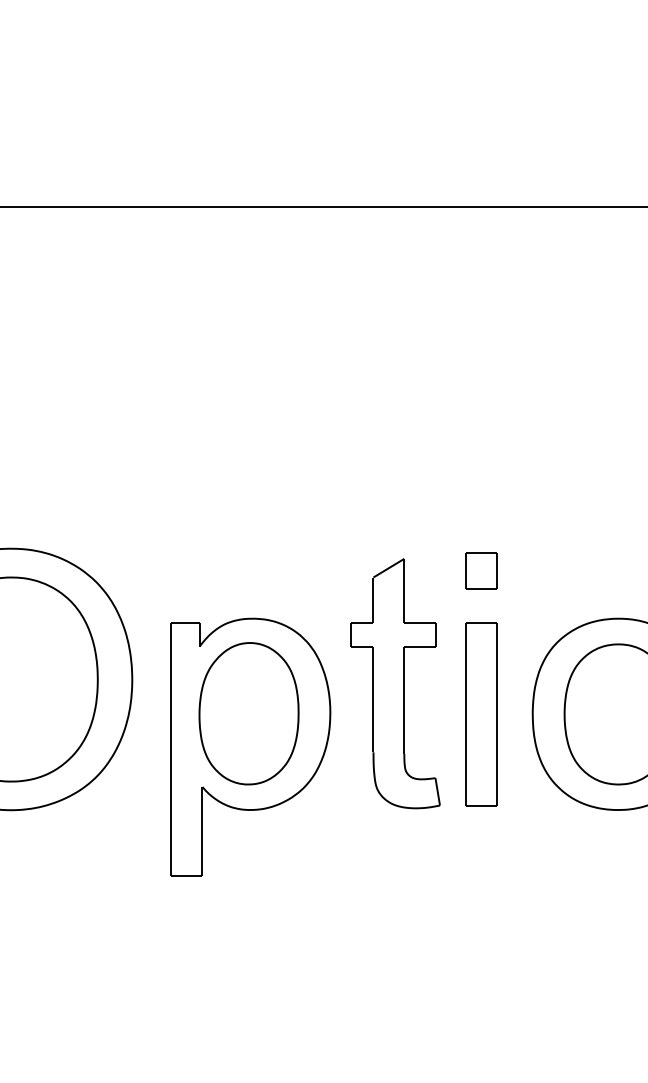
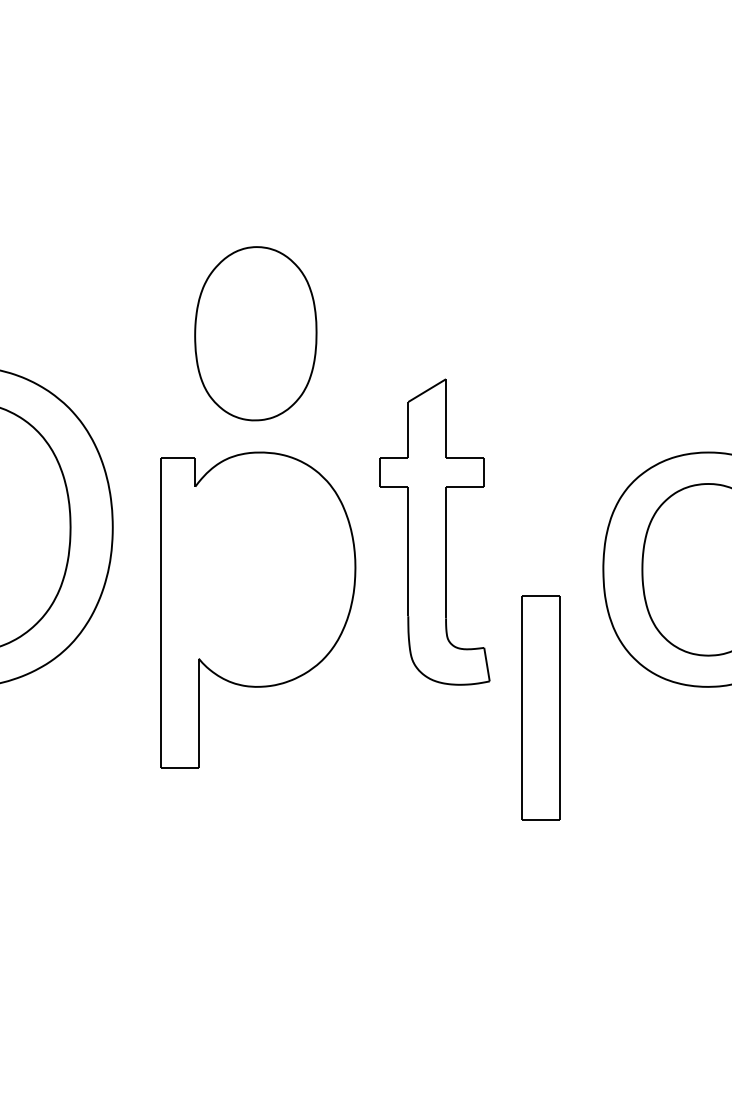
part: (481, 570) -> (540, 393), removed
part: (248, 713) -> (255, 333), moved
part: (481, 714) -> (540, 708), moved

